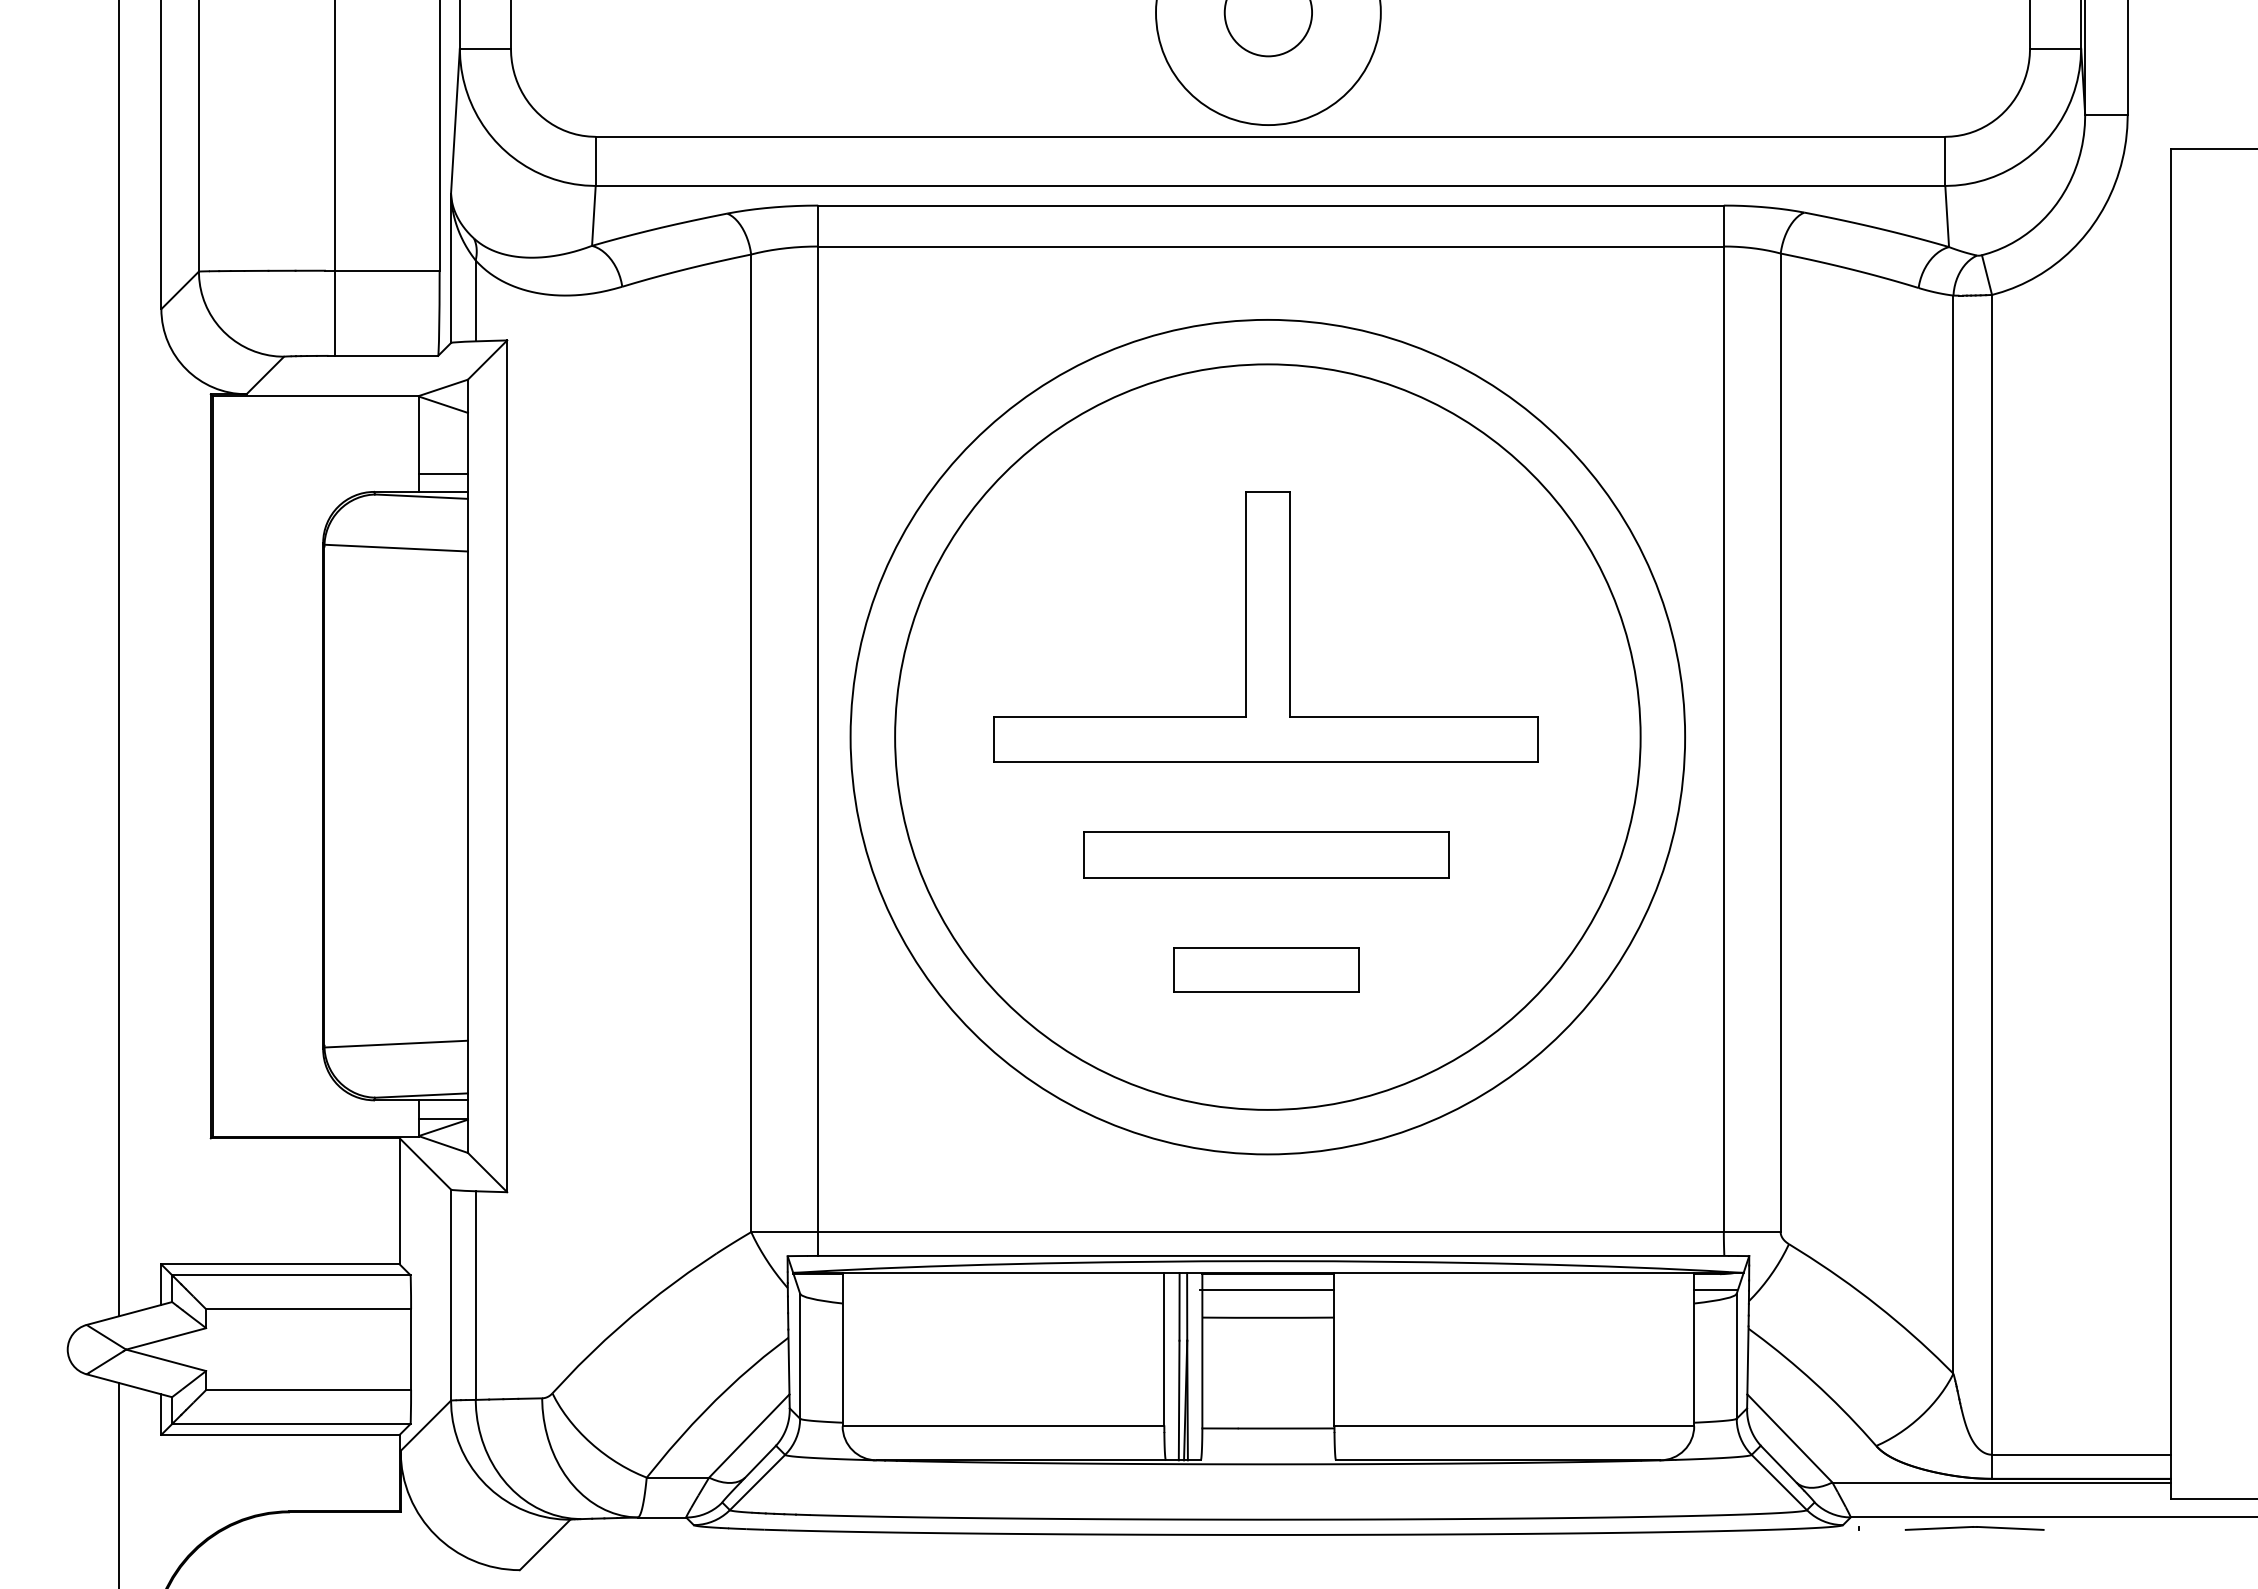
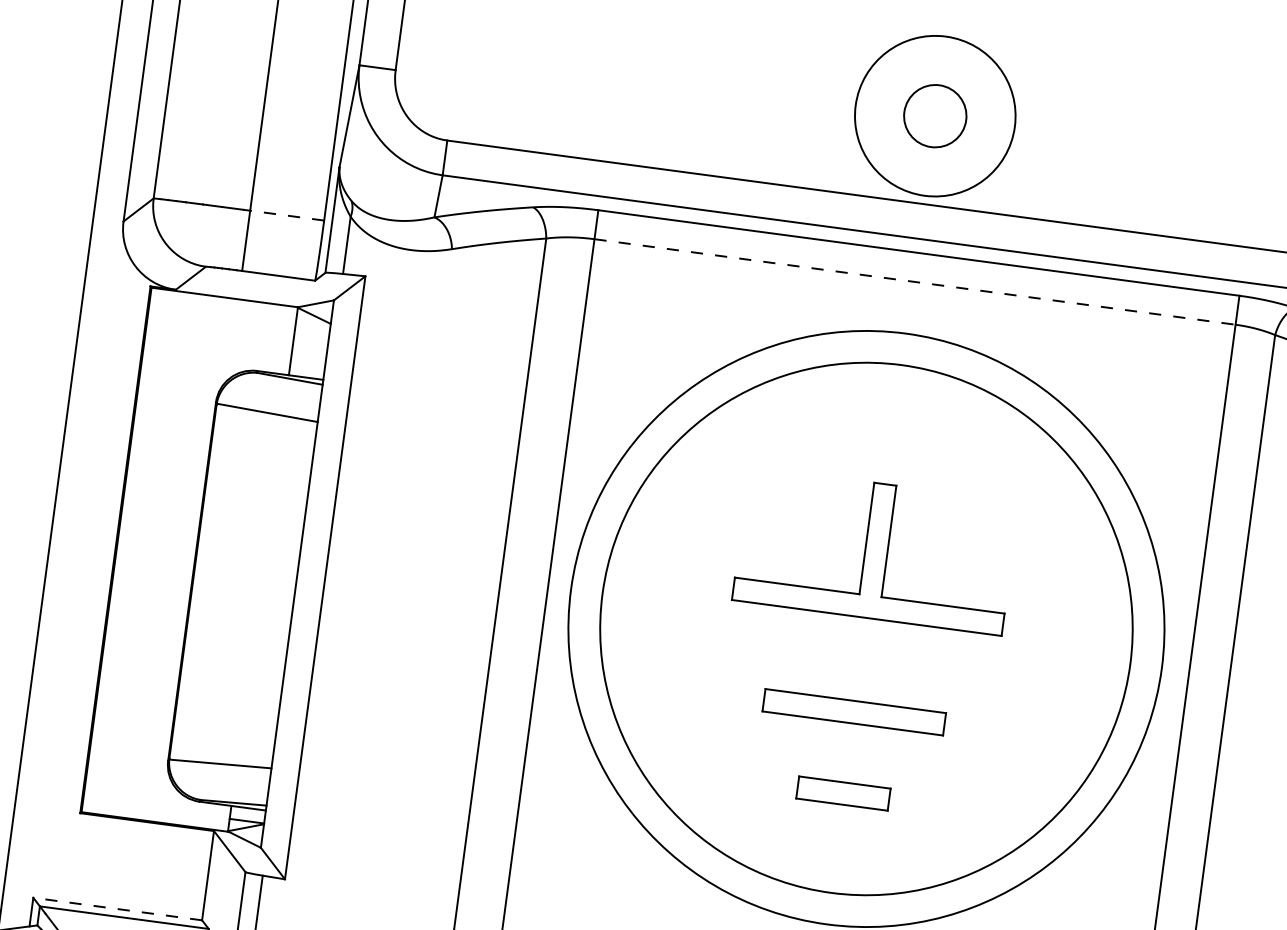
line: (1271, 246) -> (915, 282), solid -> dashed
line: (381, 270) -> (283, 214), solid -> dashed
line: (443, 473) -> (307, 364), removed
part: (1265, 626) -> (875, 550), size x0.7
part: (1266, 854) -> (854, 711), size x0.7
part: (1266, 969) -> (843, 793), size x0.7
line: (280, 1264) -> (117, 909), solid -> dashed

